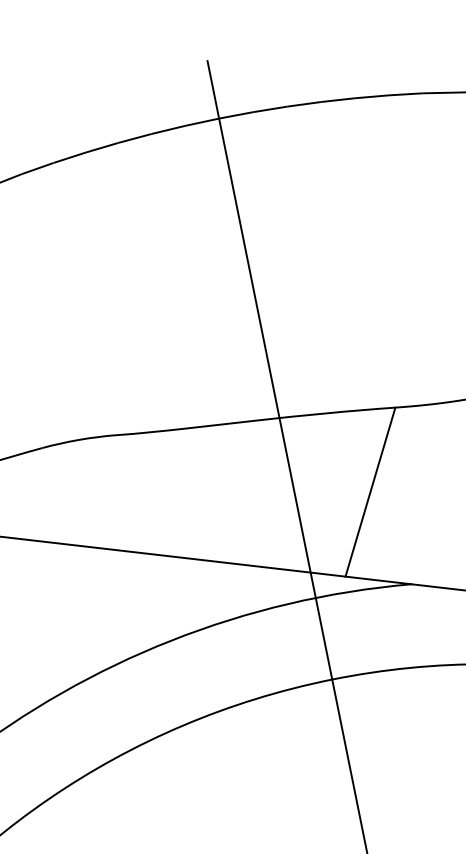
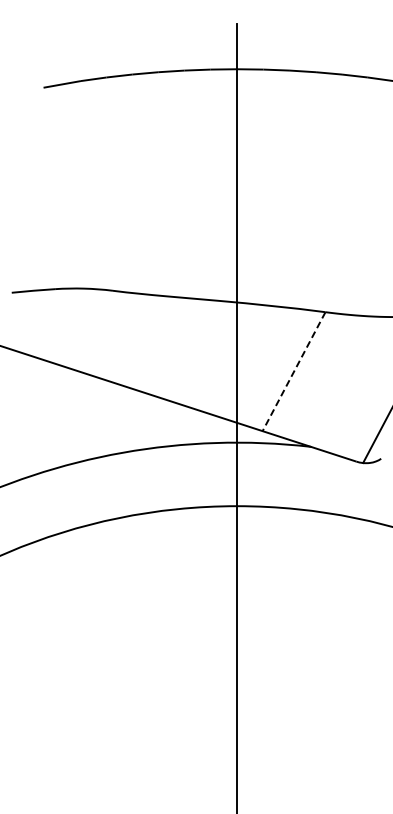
line: (369, 493) -> (293, 372), solid -> dashed

